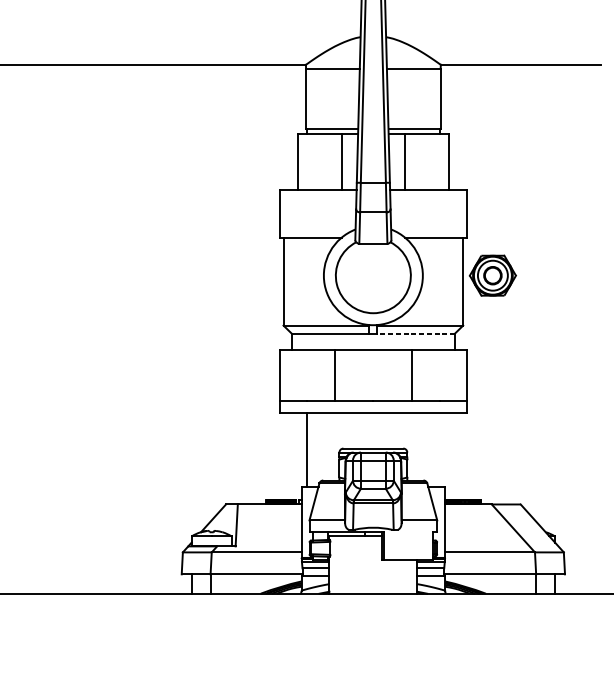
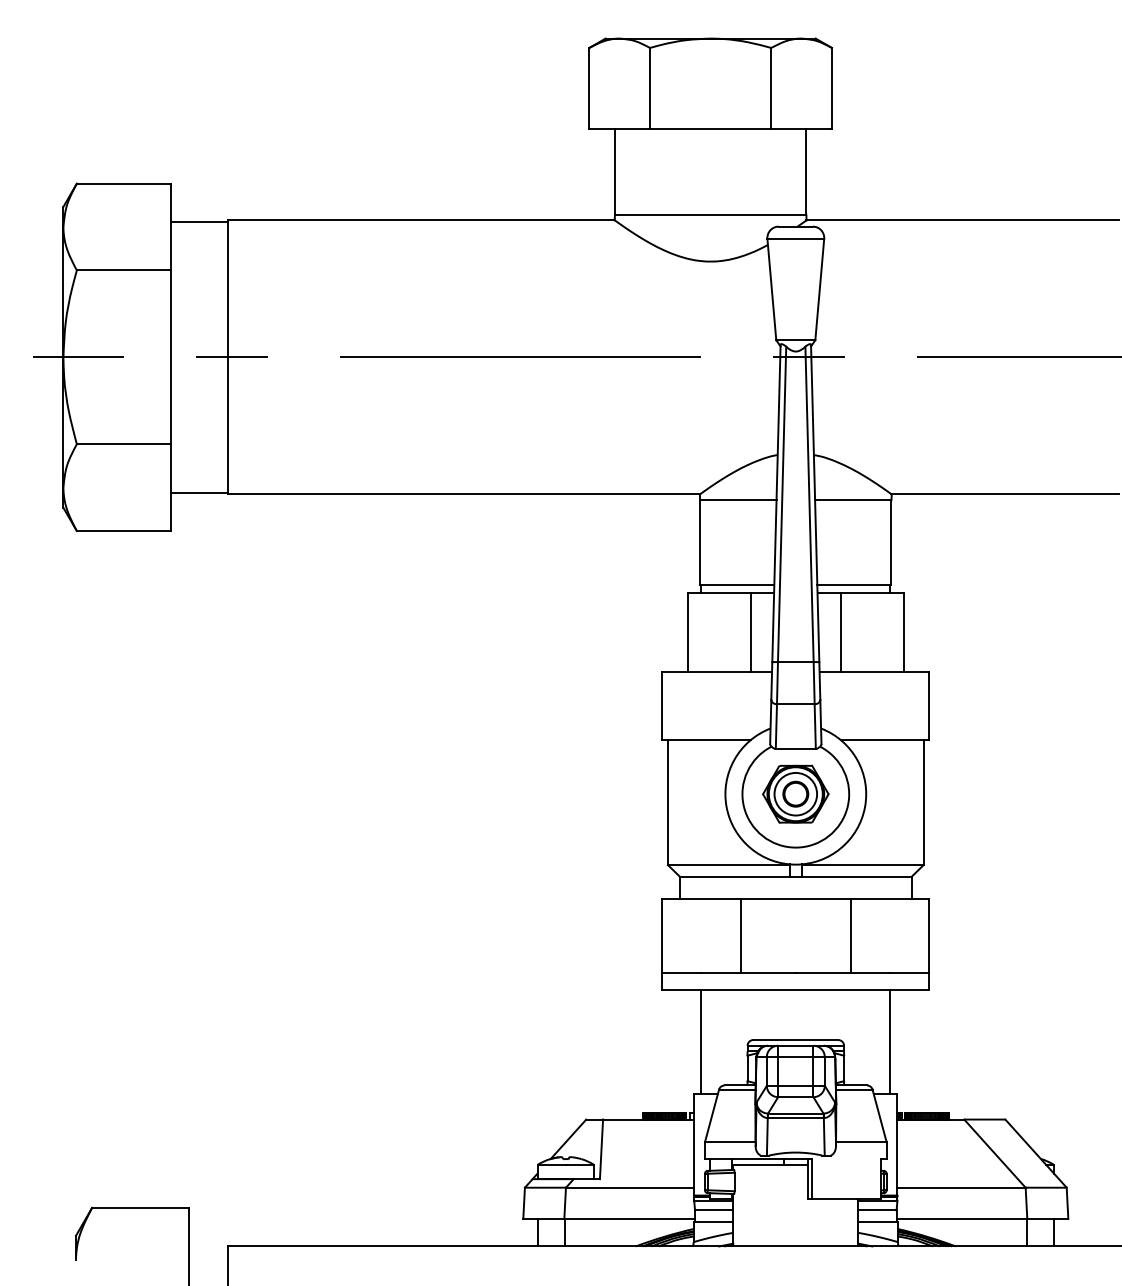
part: (492, 275) -> (795, 793), moved
line: (416, 333) -> (856, 876), dashed -> solid
line: (439, 450) -> (890, 1042), added

